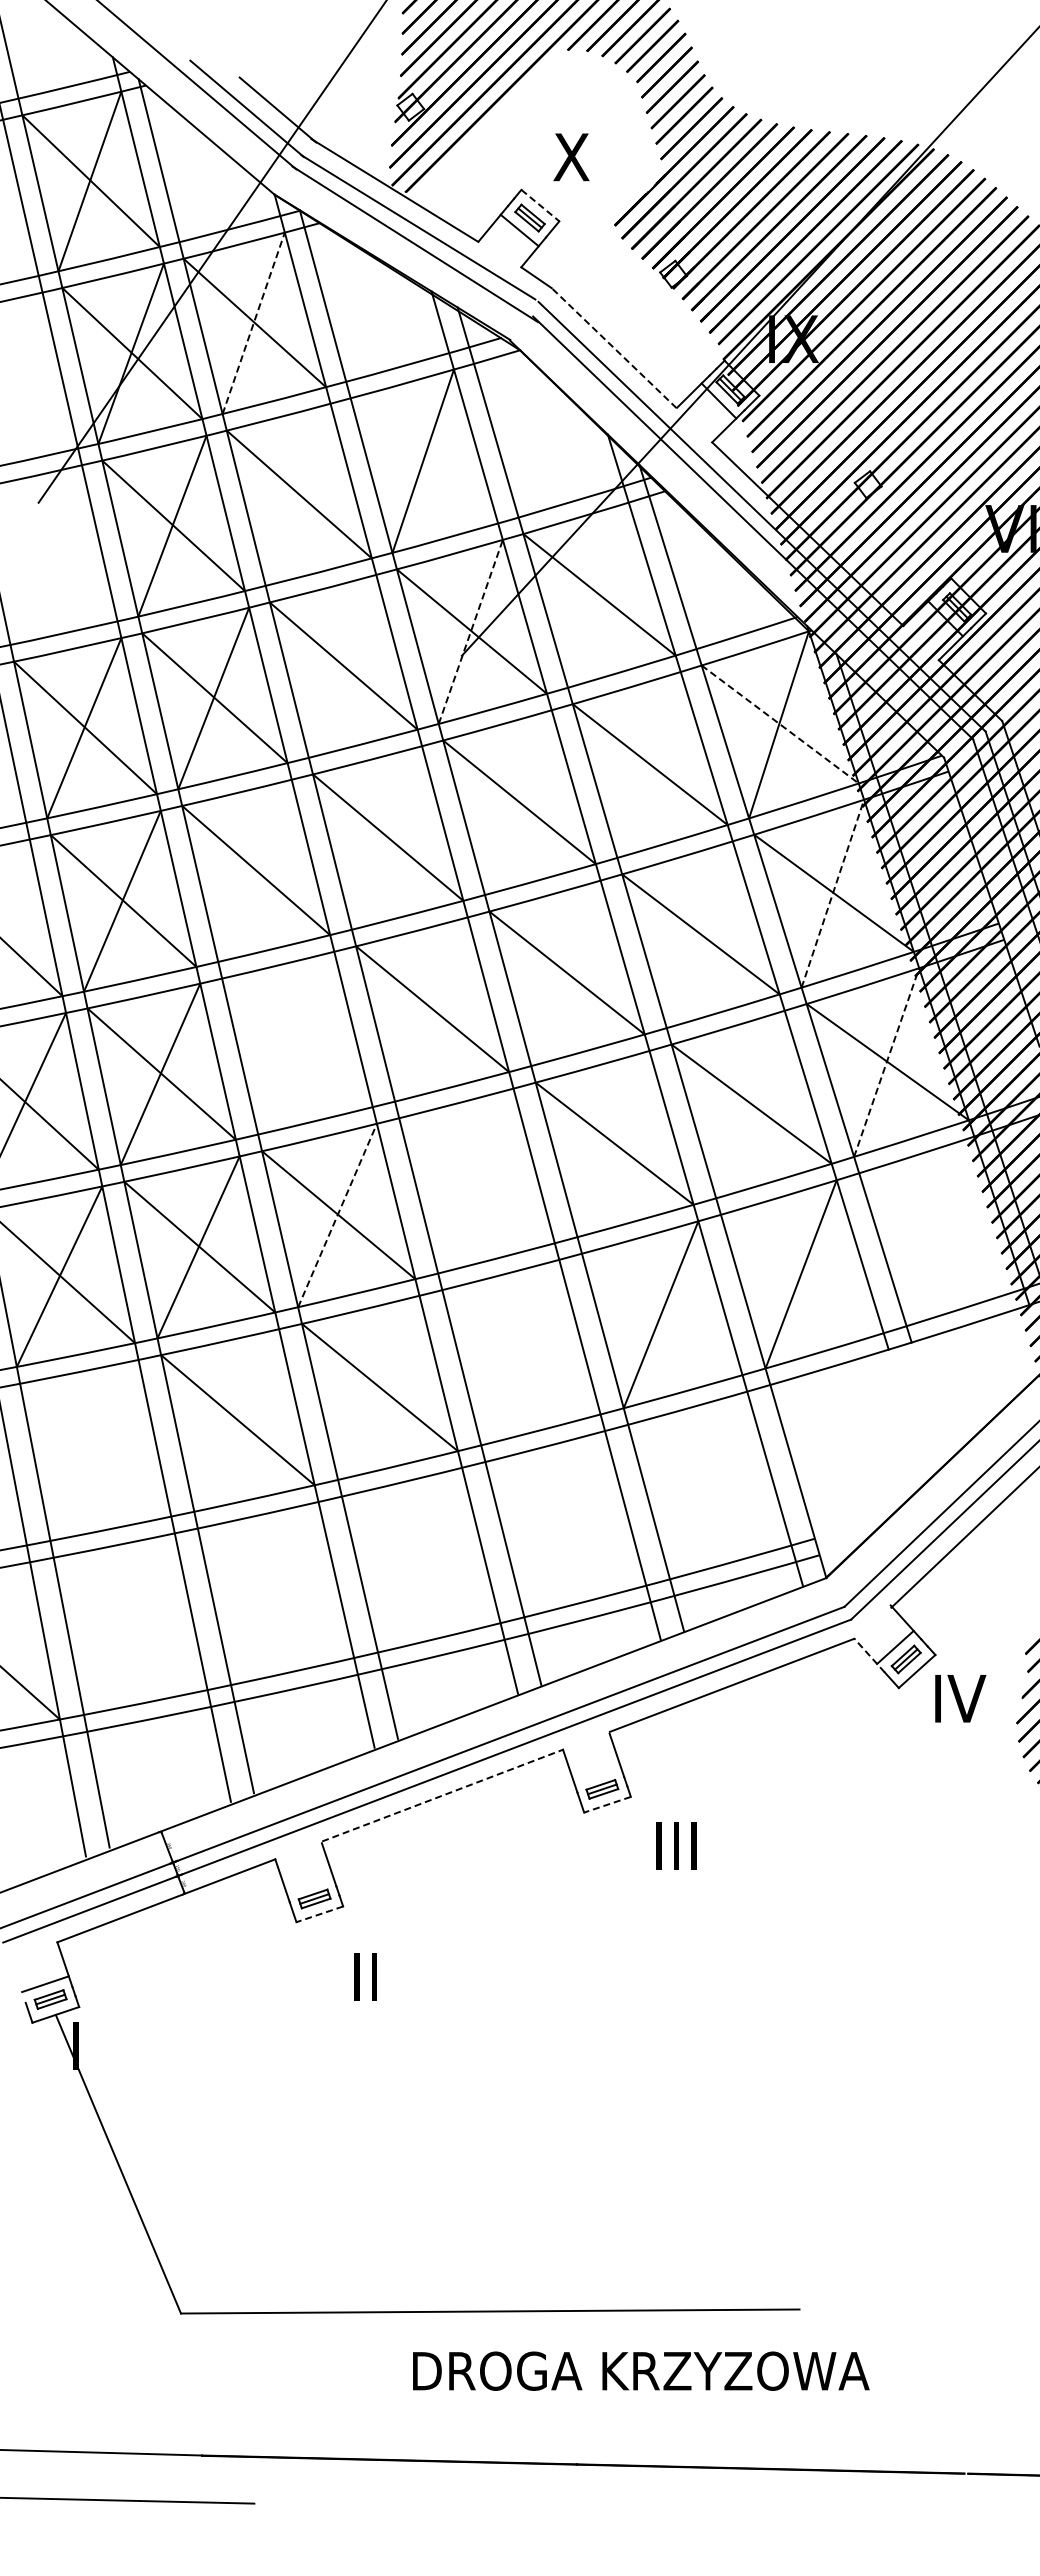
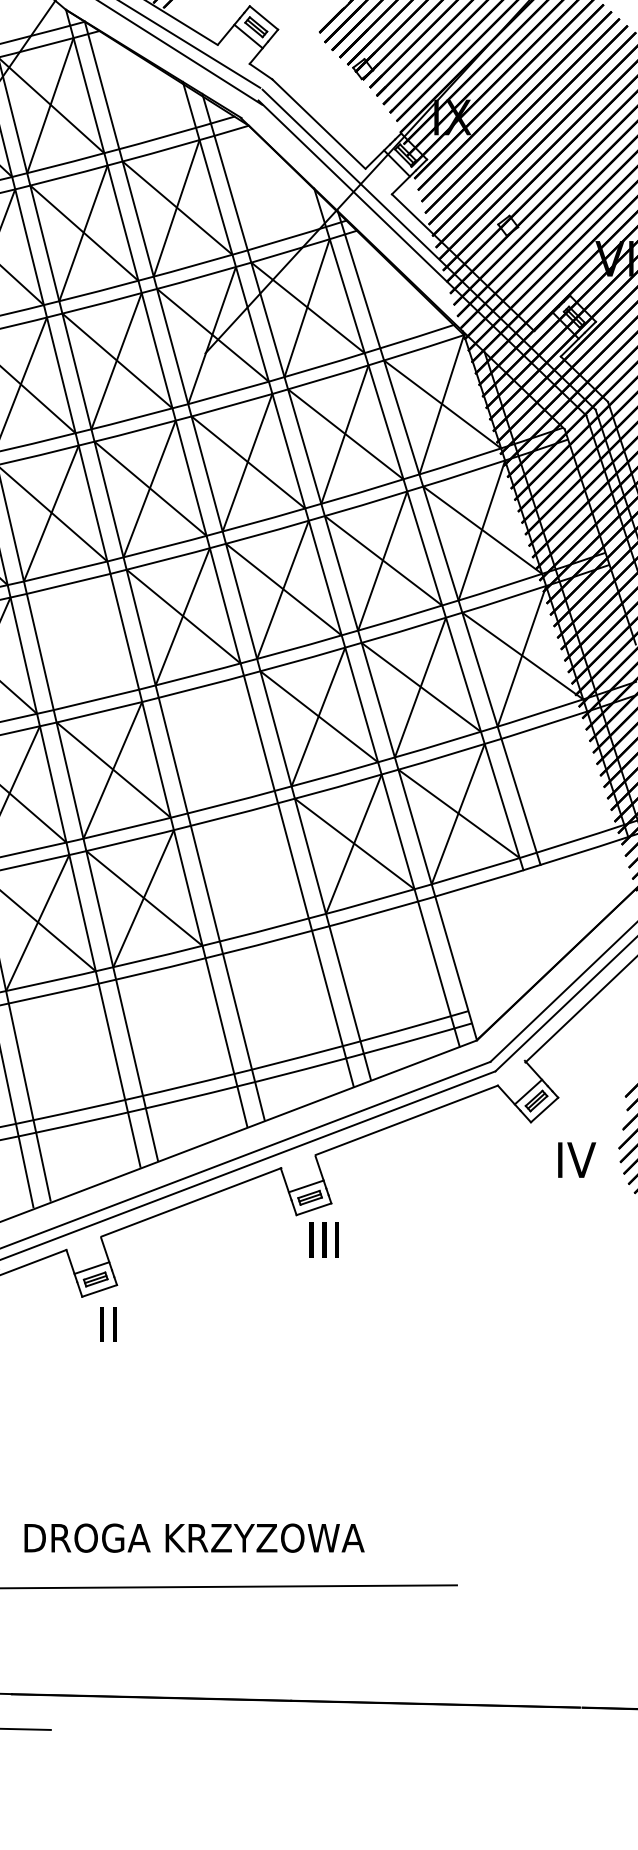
line: (540, 205) -> (264, 17), dashed -> solid
line: (253, 323) -> (50, 105), dashed -> solid
line: (614, 348) -> (319, 124), dashed -> solid
line: (424, 460) -> (177, 207), added
line: (297, 494) -> (83, 233), added
line: (598, 594) -> (307, 307), added
line: (470, 631) -> (211, 335), dashed -> solid
line: (342, 666) -> (116, 361), added
line: (780, 724) -> (442, 404), dashed -> solid
line: (648, 764) -> (344, 434), added
line: (518, 802) -> (247, 462), added
line: (386, 837) -> (149, 488), added
line: (254, 870) -> (50, 513), added
line: (833, 893) -> (482, 530), dashed -> solid
line: (699, 934) -> (382, 560), added
line: (565, 973) -> (282, 590), added
line: (431, 1009) -> (182, 616), added
line: (886, 1062) -> (521, 656), dashed -> solid
line: (750, 1104) -> (420, 687), added
line: (613, 1143) -> (318, 716), added
line: (337, 1215) -> (112, 770), dashed -> solid
line: (801, 1273) -> (458, 813), added
line: (661, 1314) -> (354, 844), added
line: (378, 1387) -> (143, 898), added
line: (236, 1420) -> (37, 923), added
line: (869, 1655) -> (509, 1098), dashed -> solid
text: (960, 1698) -> (576, 1159), moved
line: (596, 1773) -> (305, 1186), added
line: (443, 1795) -> (191, 1202), dashed -> solid
line: (607, 1804) -> (313, 1209), dashed -> solid
text: (676, 1845) -> (324, 1239), moved
line: (309, 1883) -> (91, 1267), added
line: (319, 1914) -> (99, 1291), dashed -> solid
text: (365, 1976) -> (108, 1323), moved
text: (641, 2370) -> (194, 1537), moved

